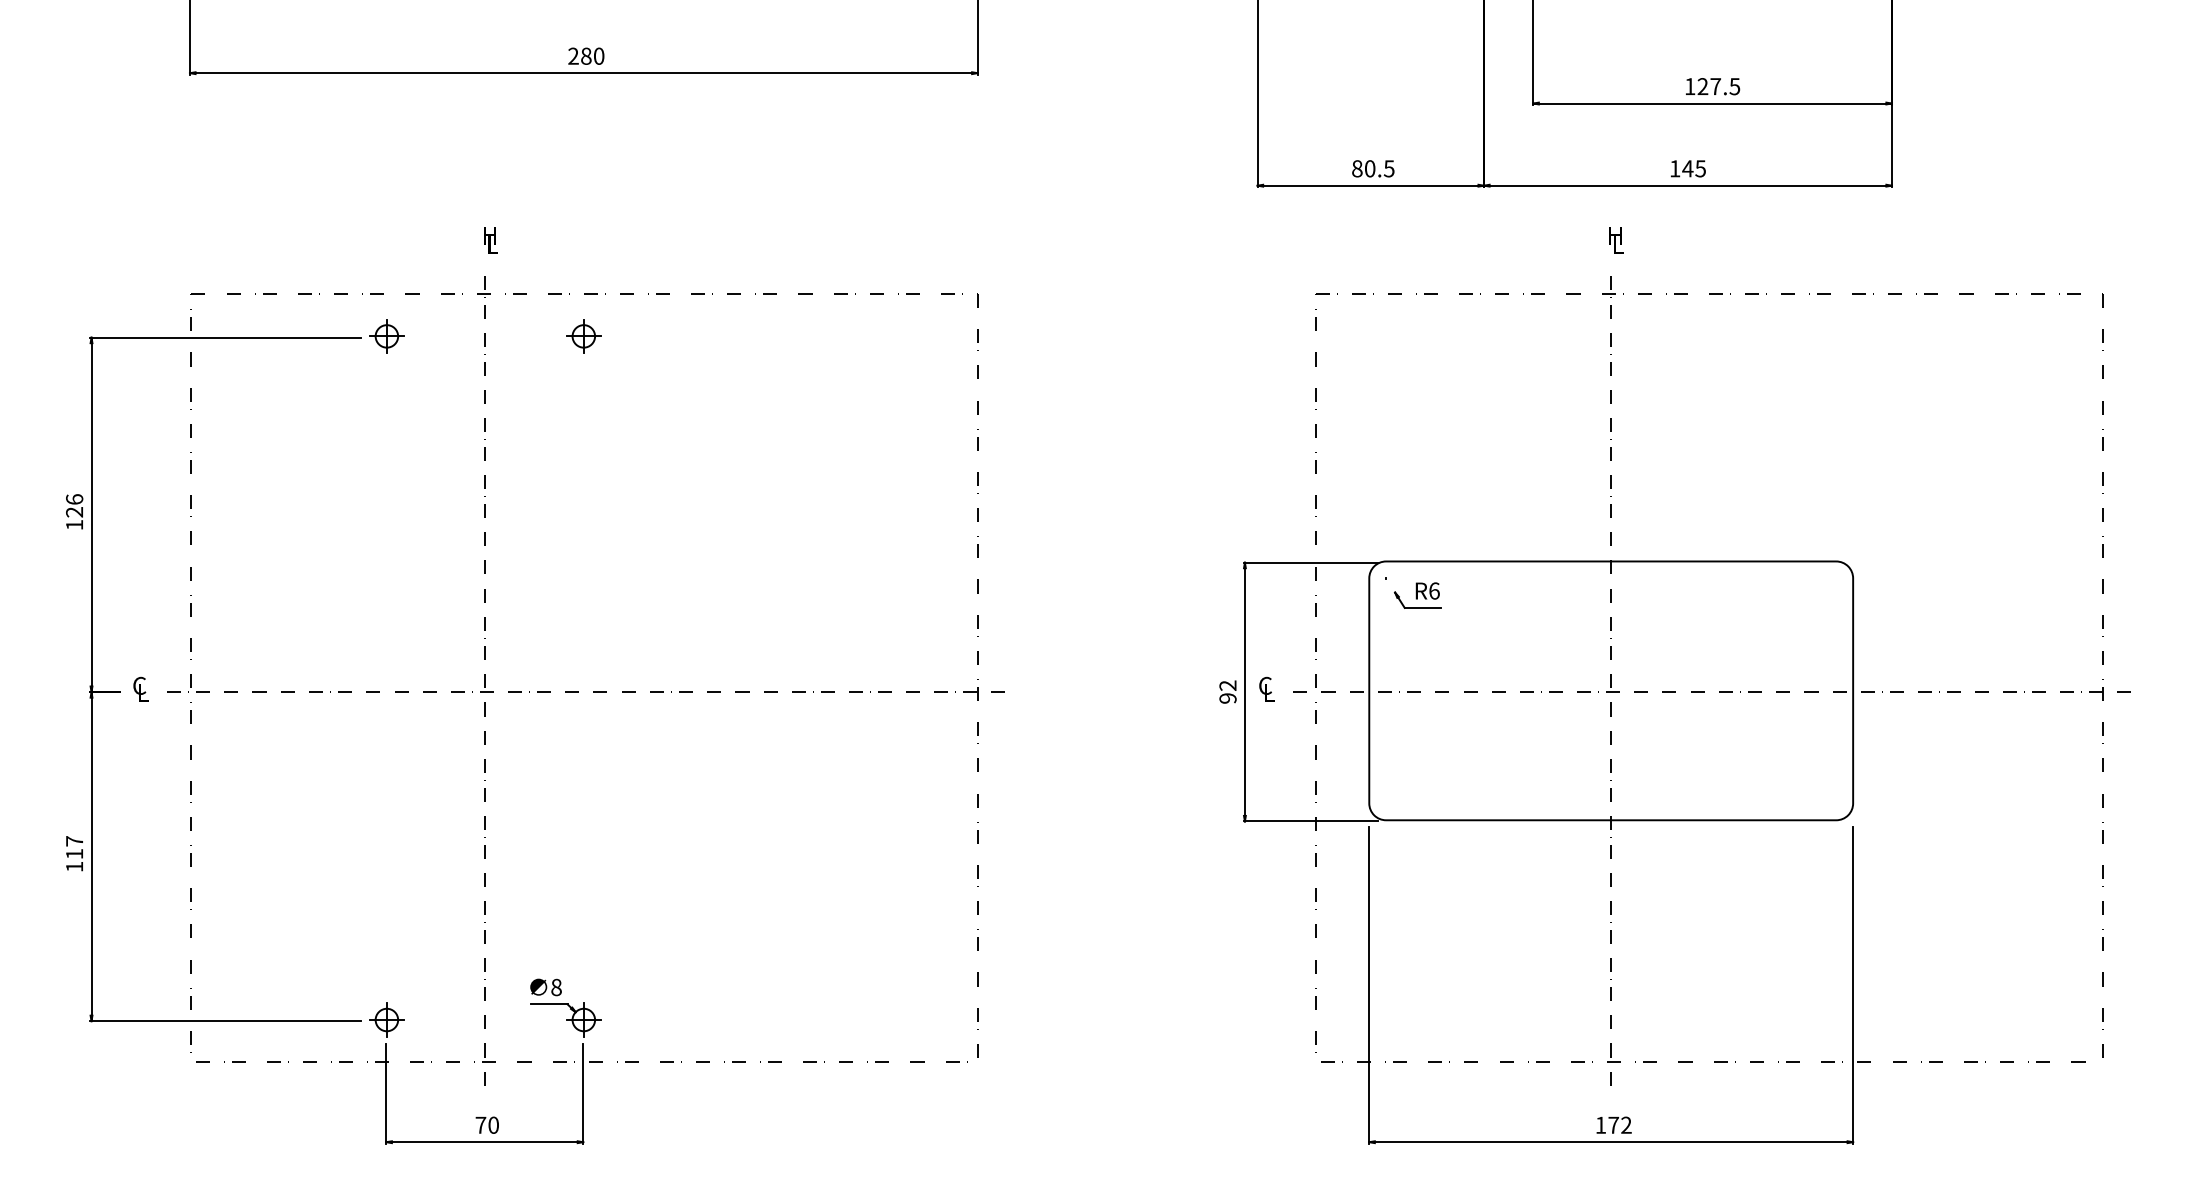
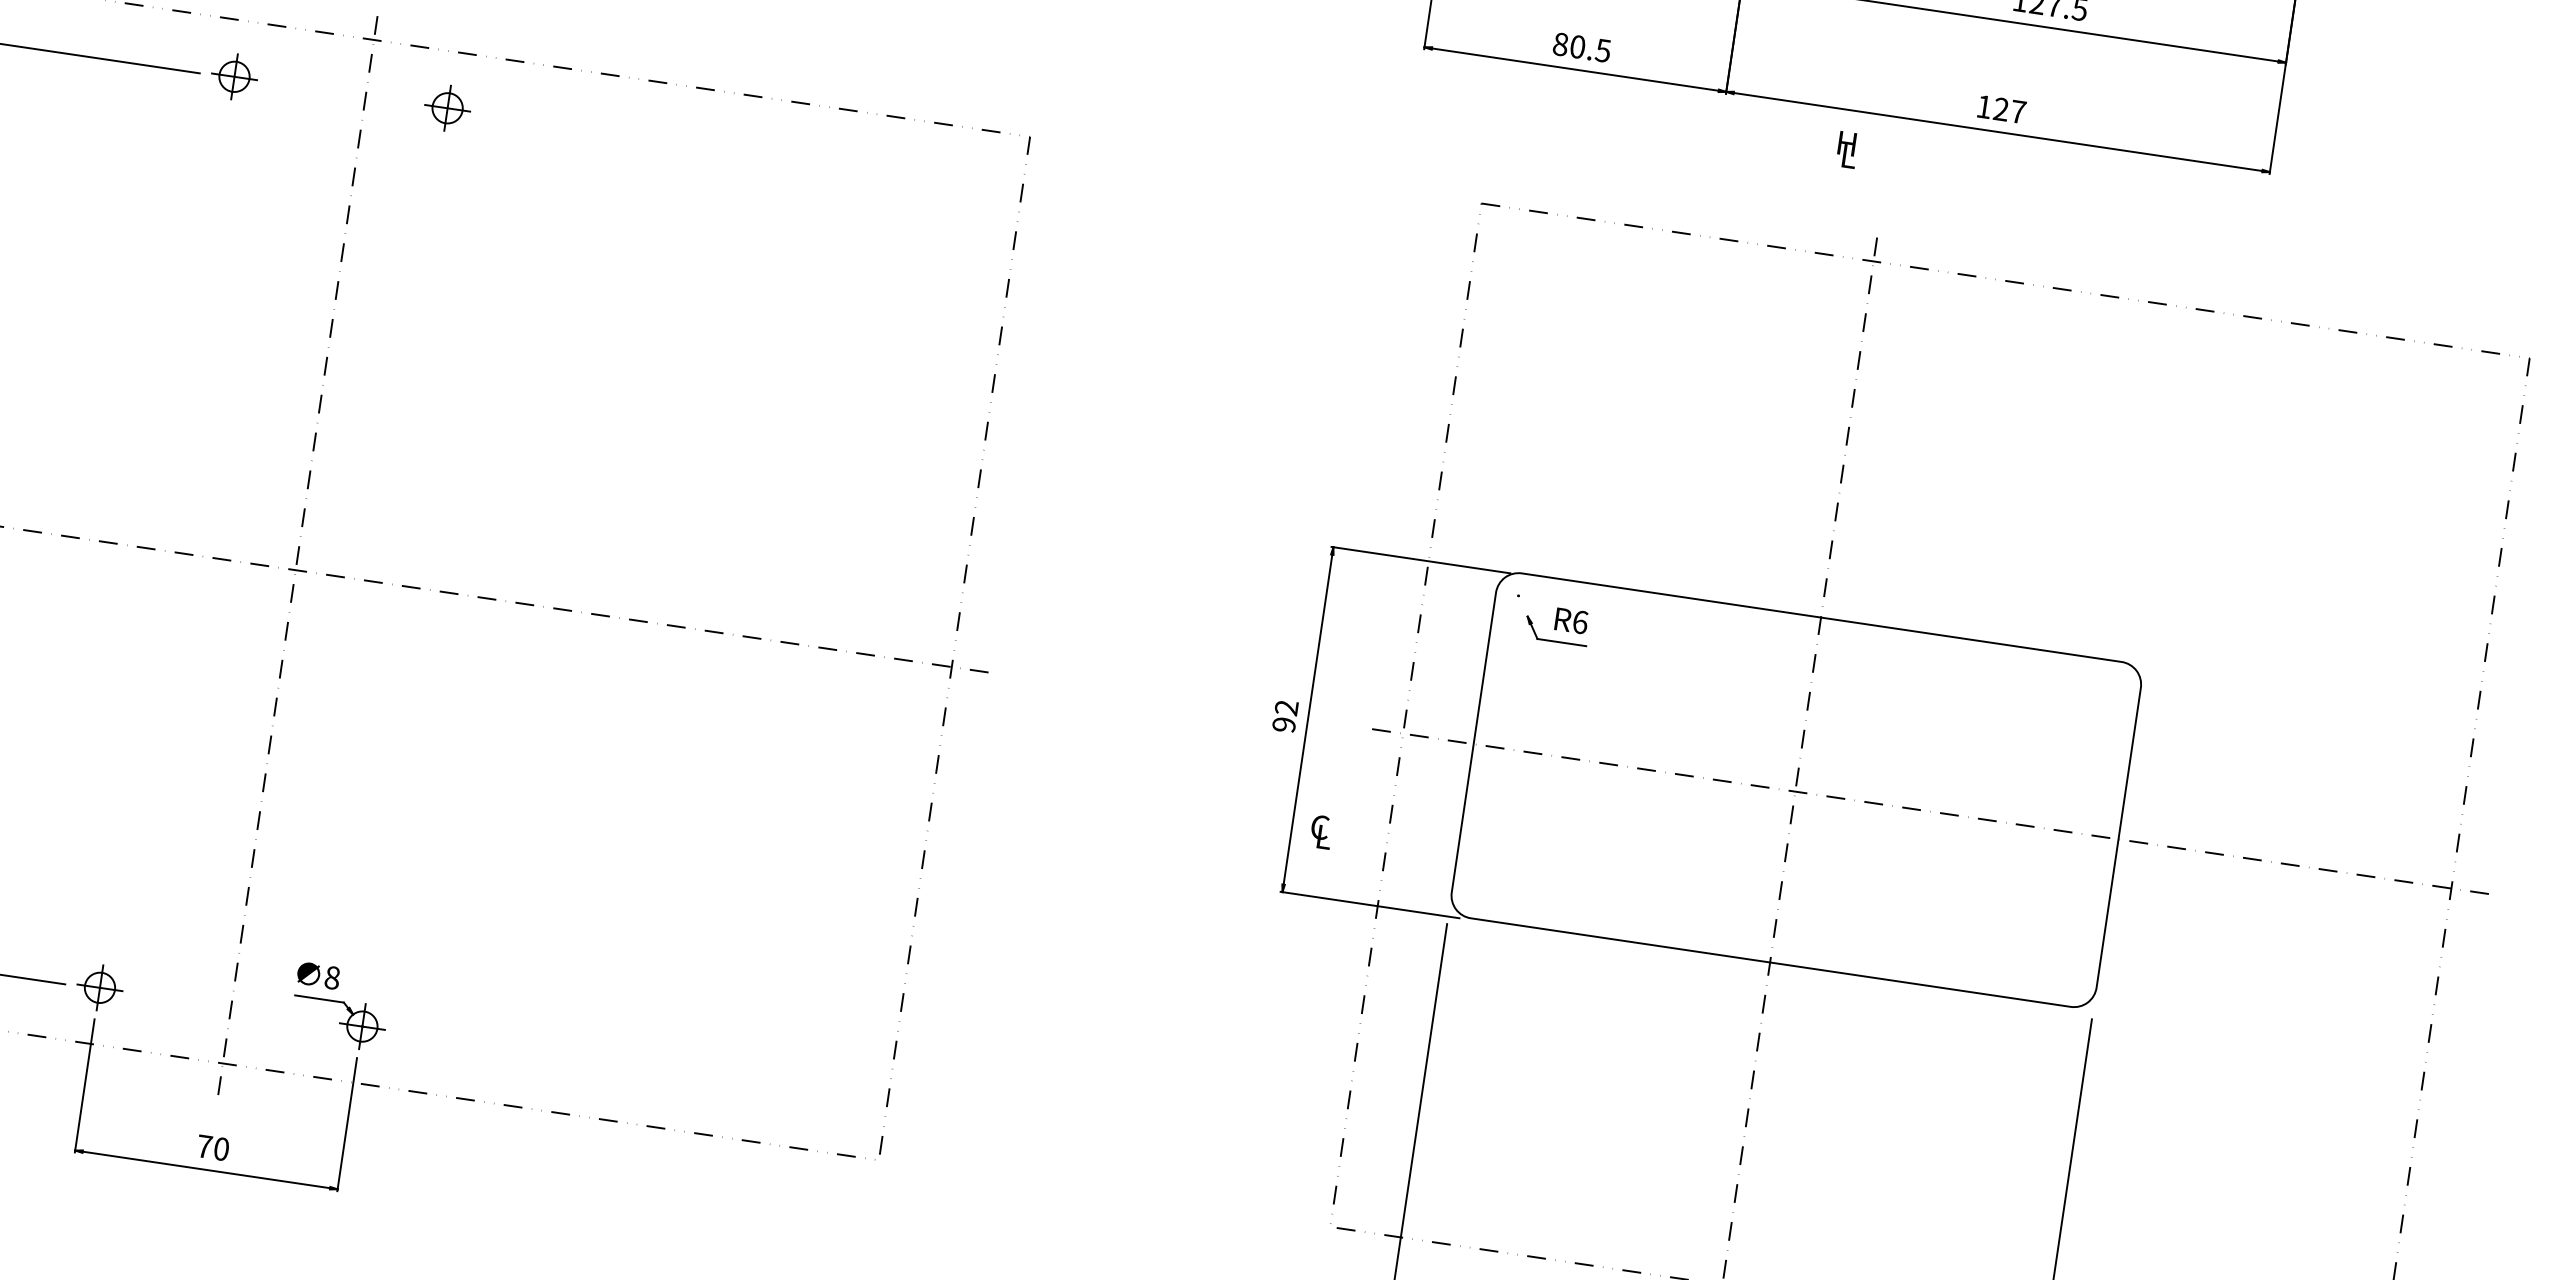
text: (1693, 168) -> (2008, 110), 145 -> 127
text: (1616, 240) -> (1847, 150), moved
part: (583, 336) -> (447, 108), moved
text: (1266, 688) -> (1320, 831), moved

